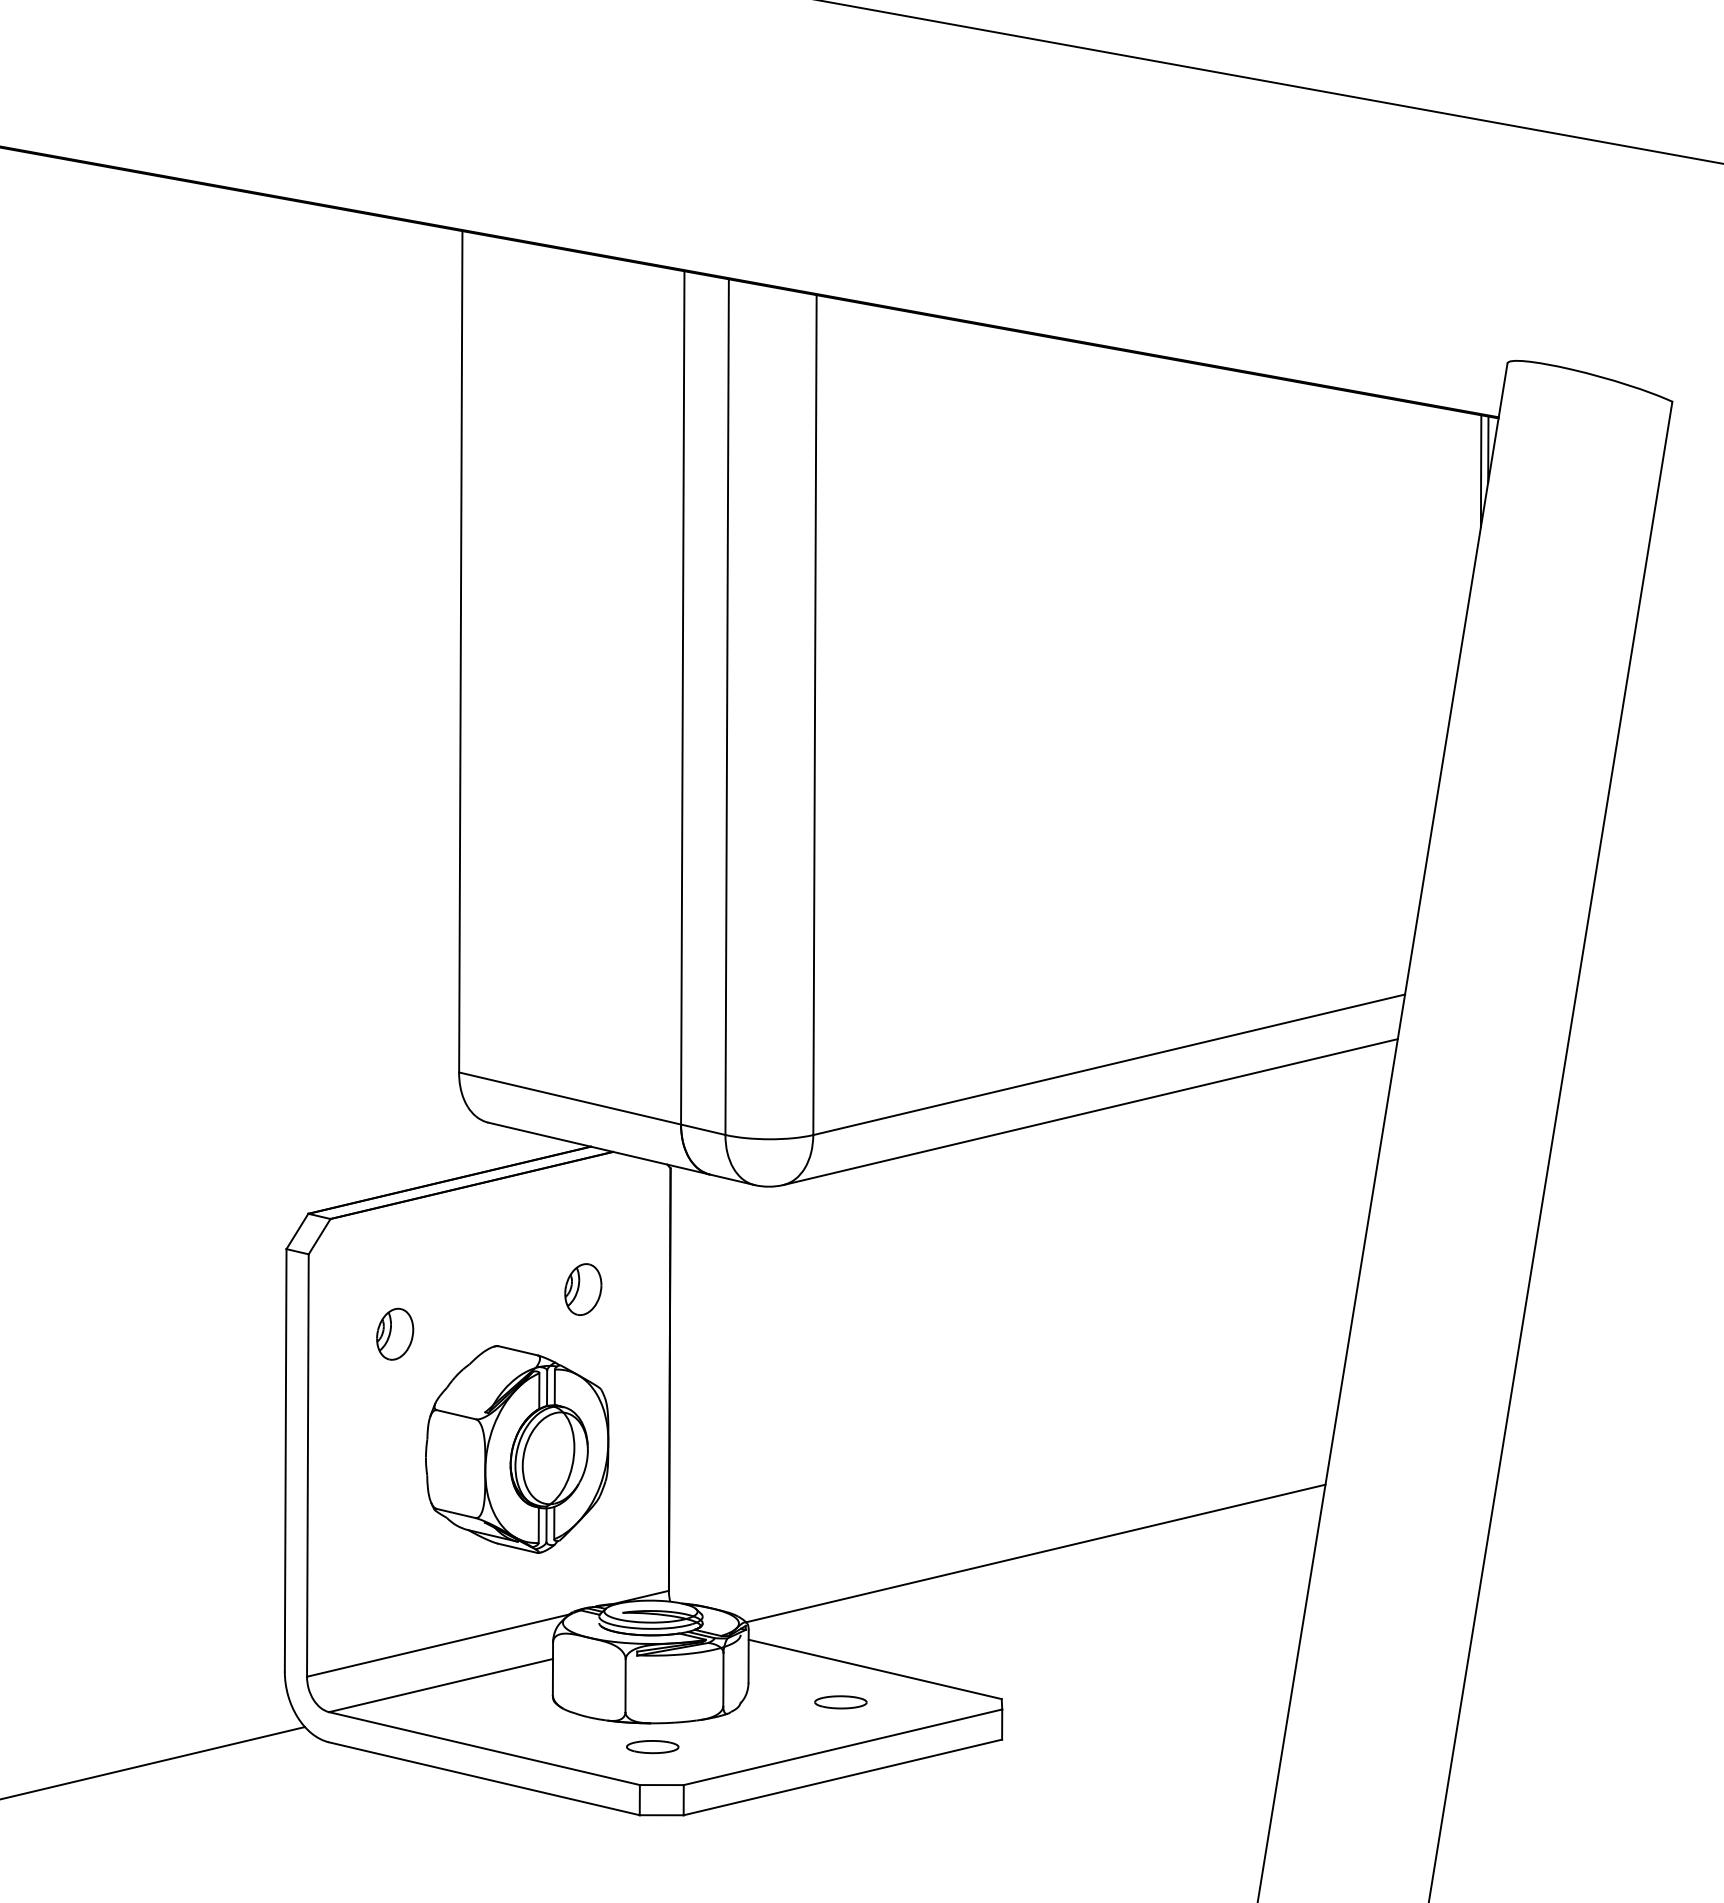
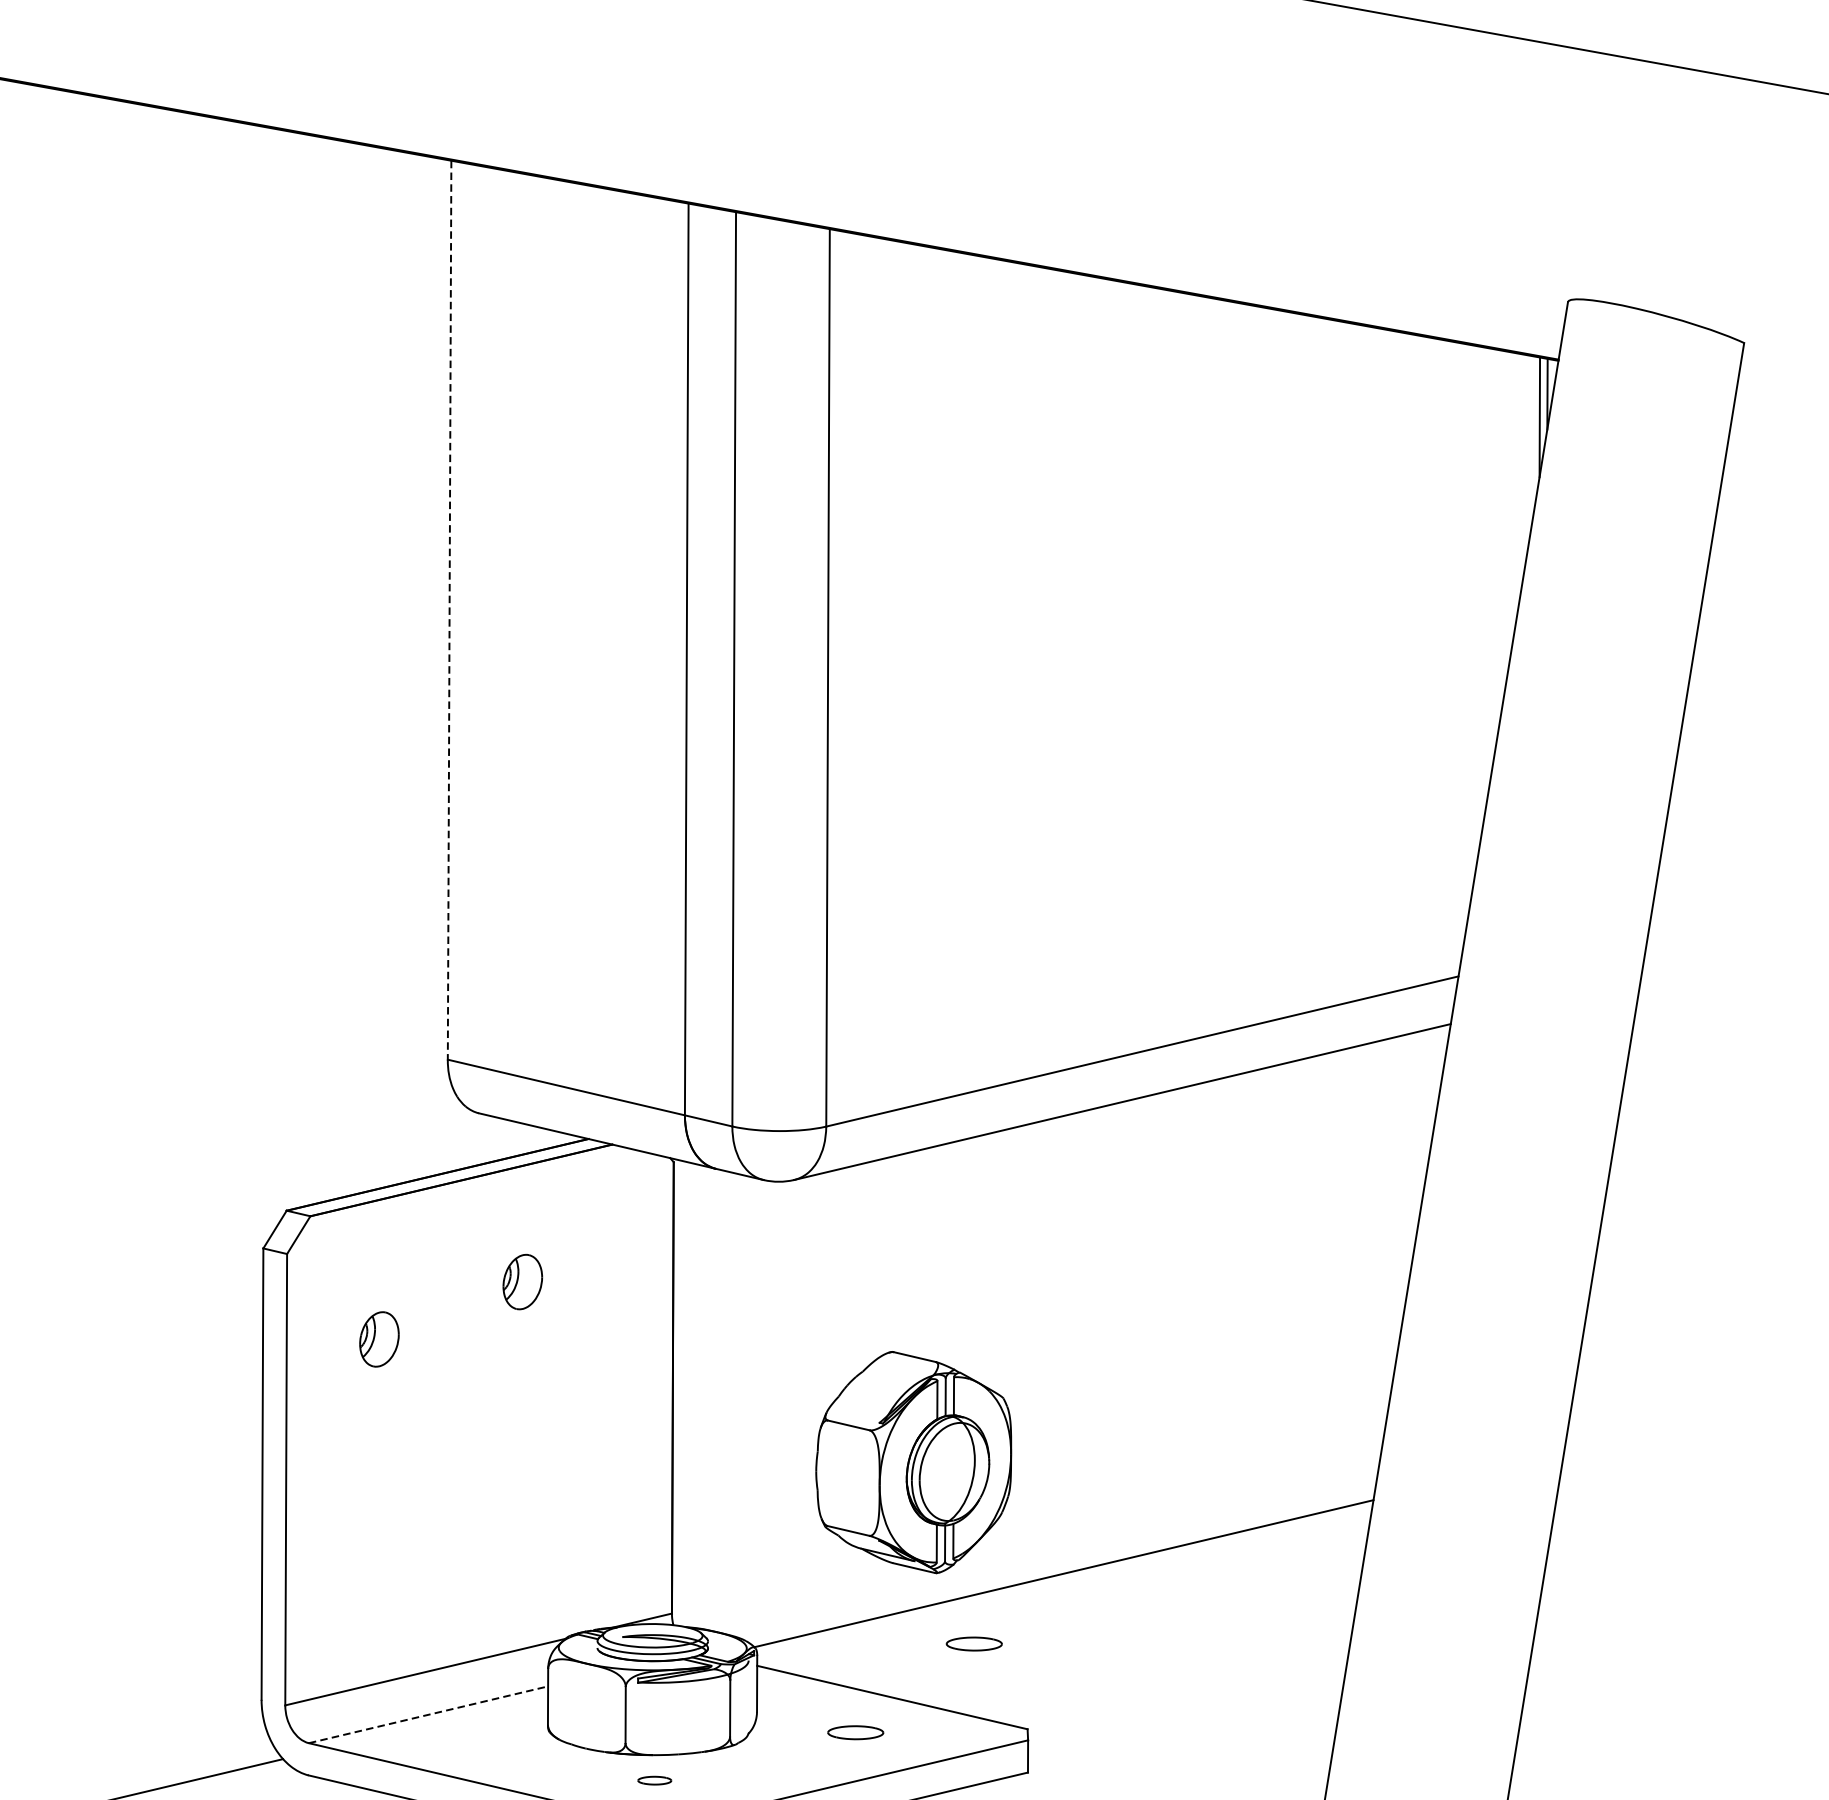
line: (460, 651) -> (449, 609), solid -> dashed
part: (583, 1289) -> (523, 1281), moved
part: (517, 1449) -> (914, 1462), moved
part: (951, 1619) -> (973, 1644), added
line: (441, 1685) -> (428, 1714), solid -> dashed
part: (652, 1747) -> (654, 1780), size x0.6

